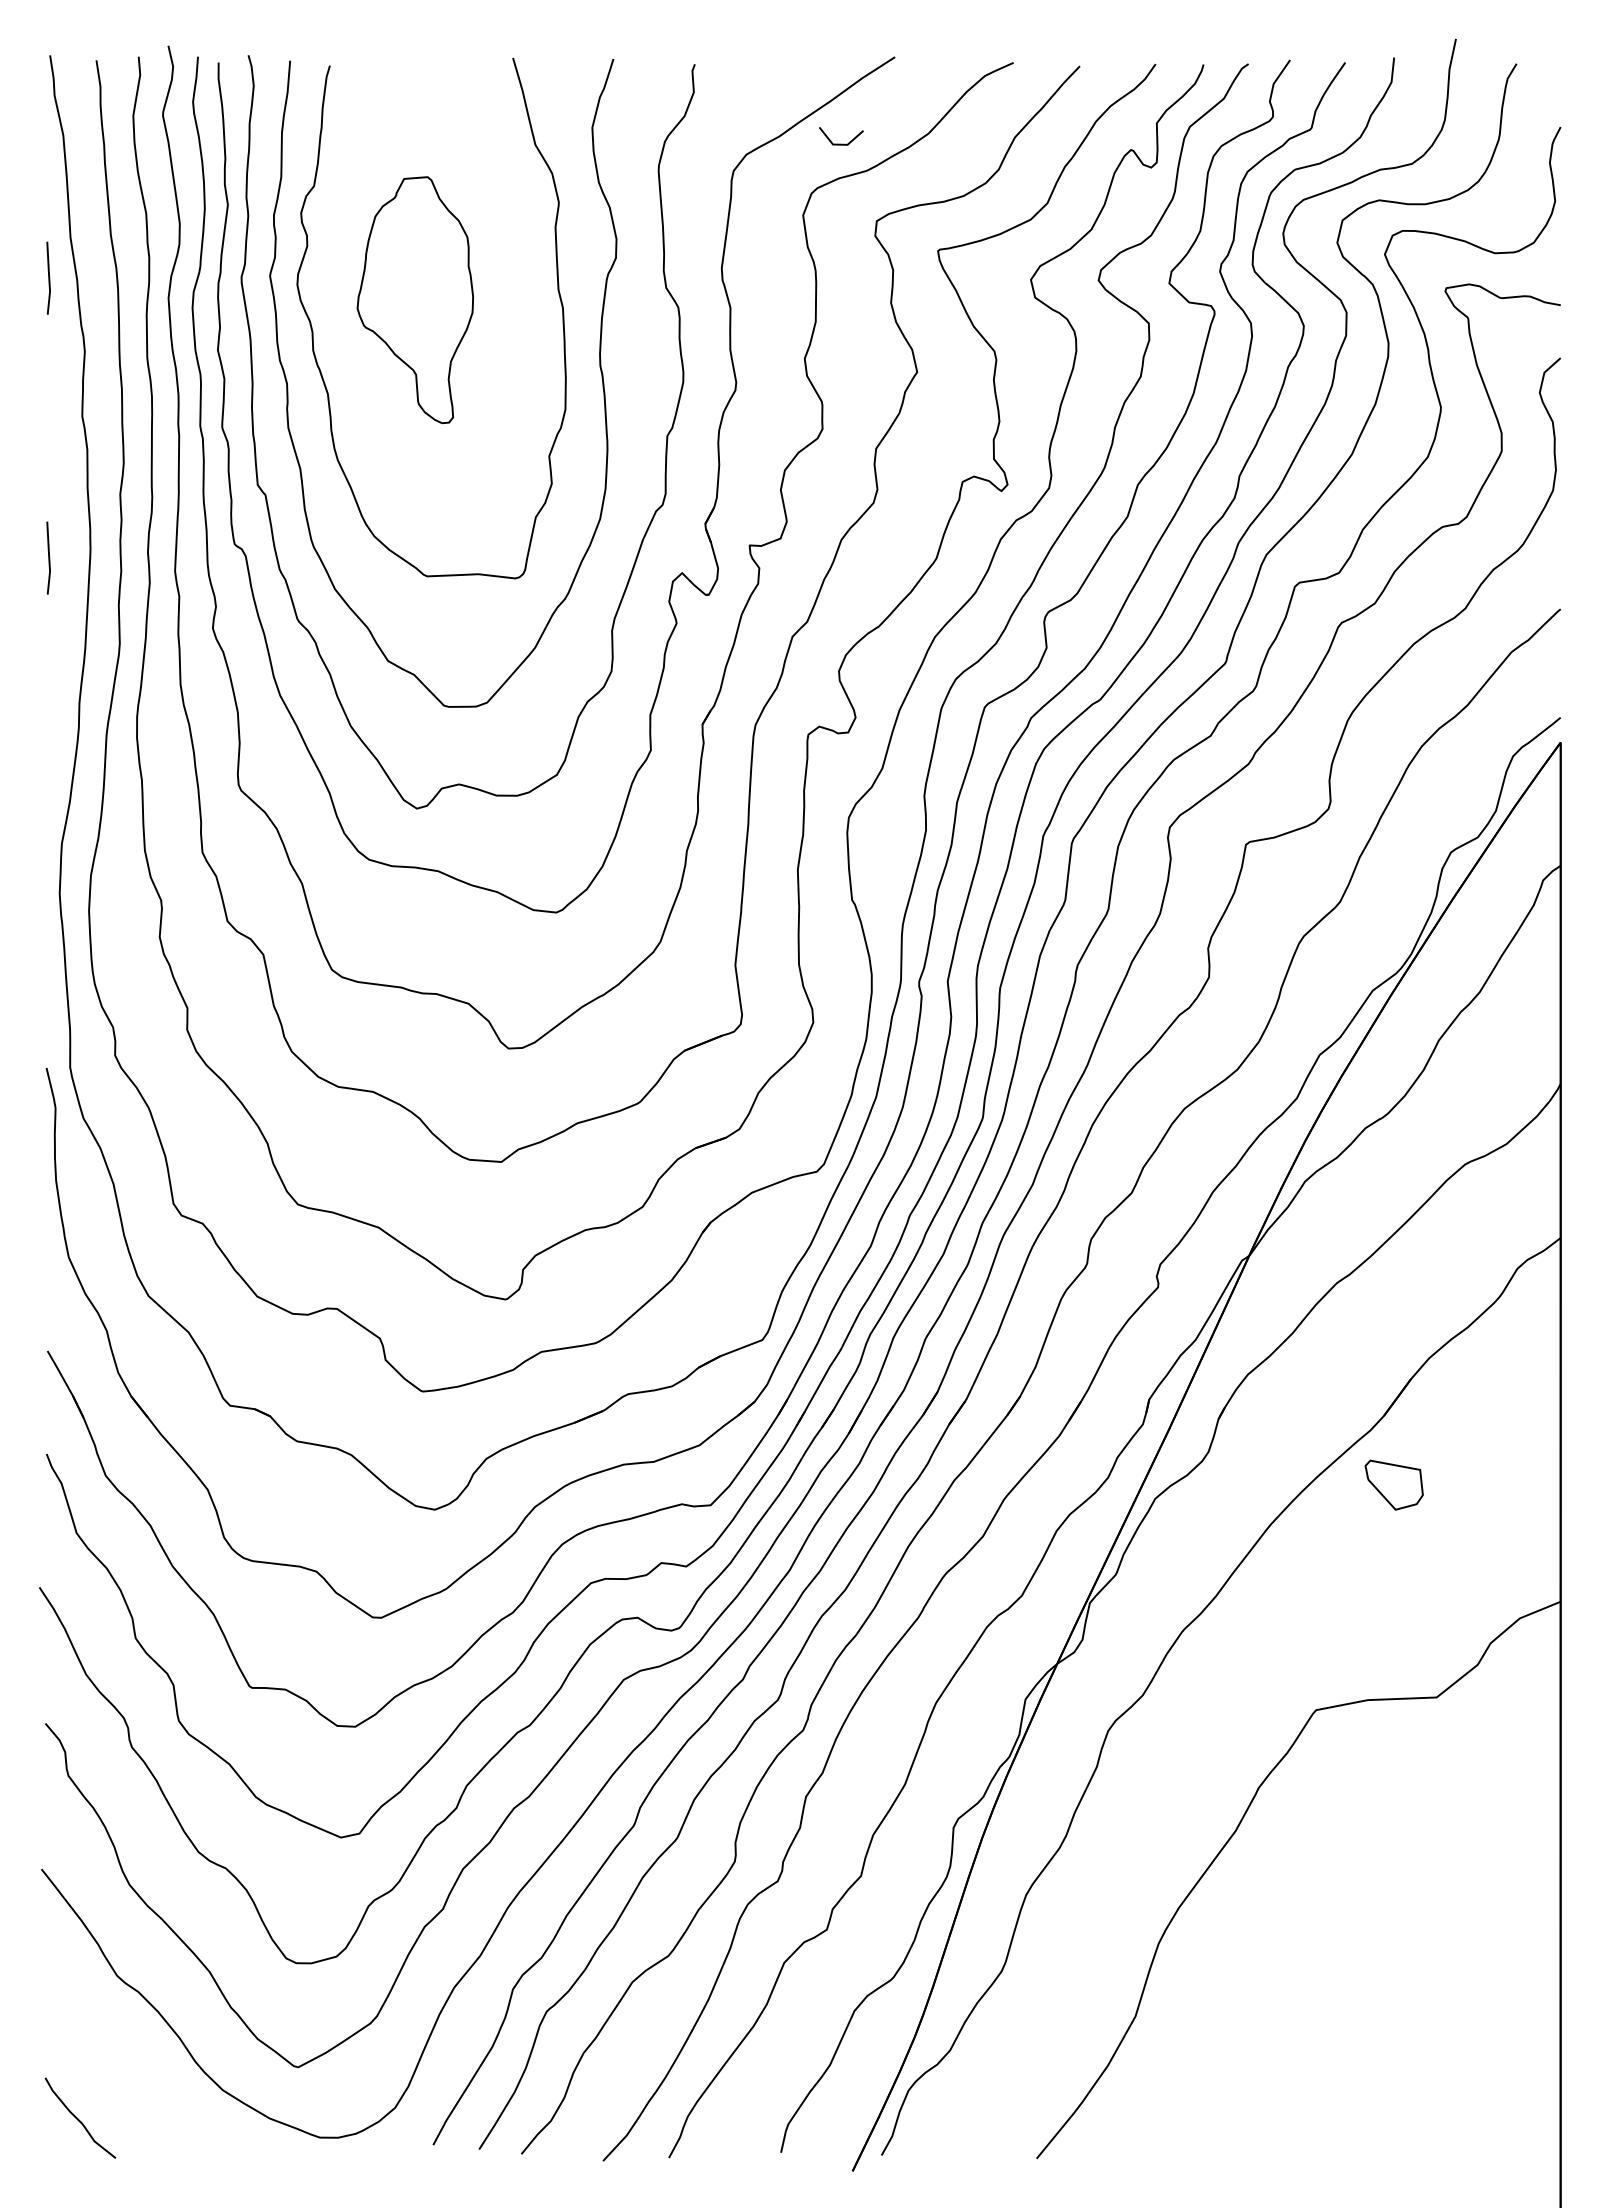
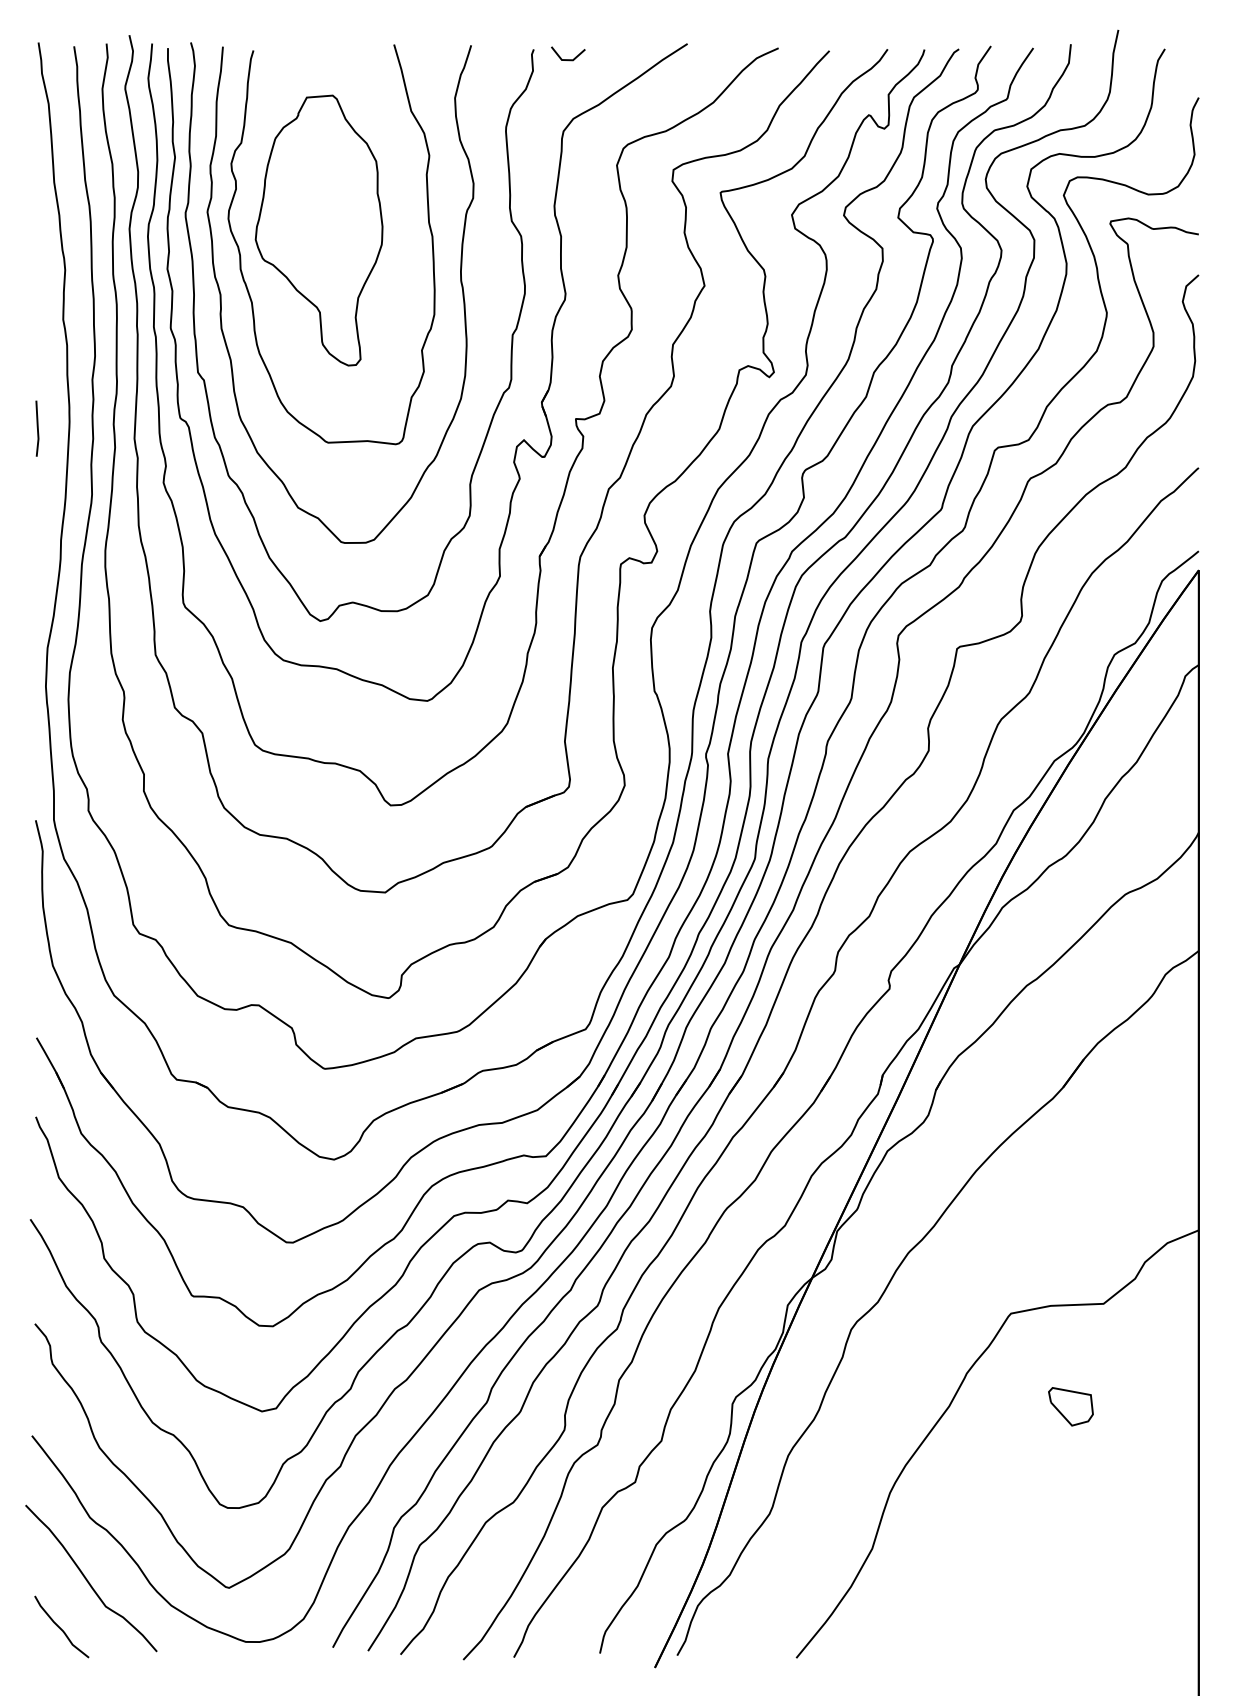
line: (841, 143) -> (568, 59), moved
line: (48, 277) -> (37, 213), removed
part: (414, 300) -> (318, 230), size x1.43
part: (1393, 1484) -> (1070, 1406), moved
curve: (115, 2057) -> (88, 1580), added

